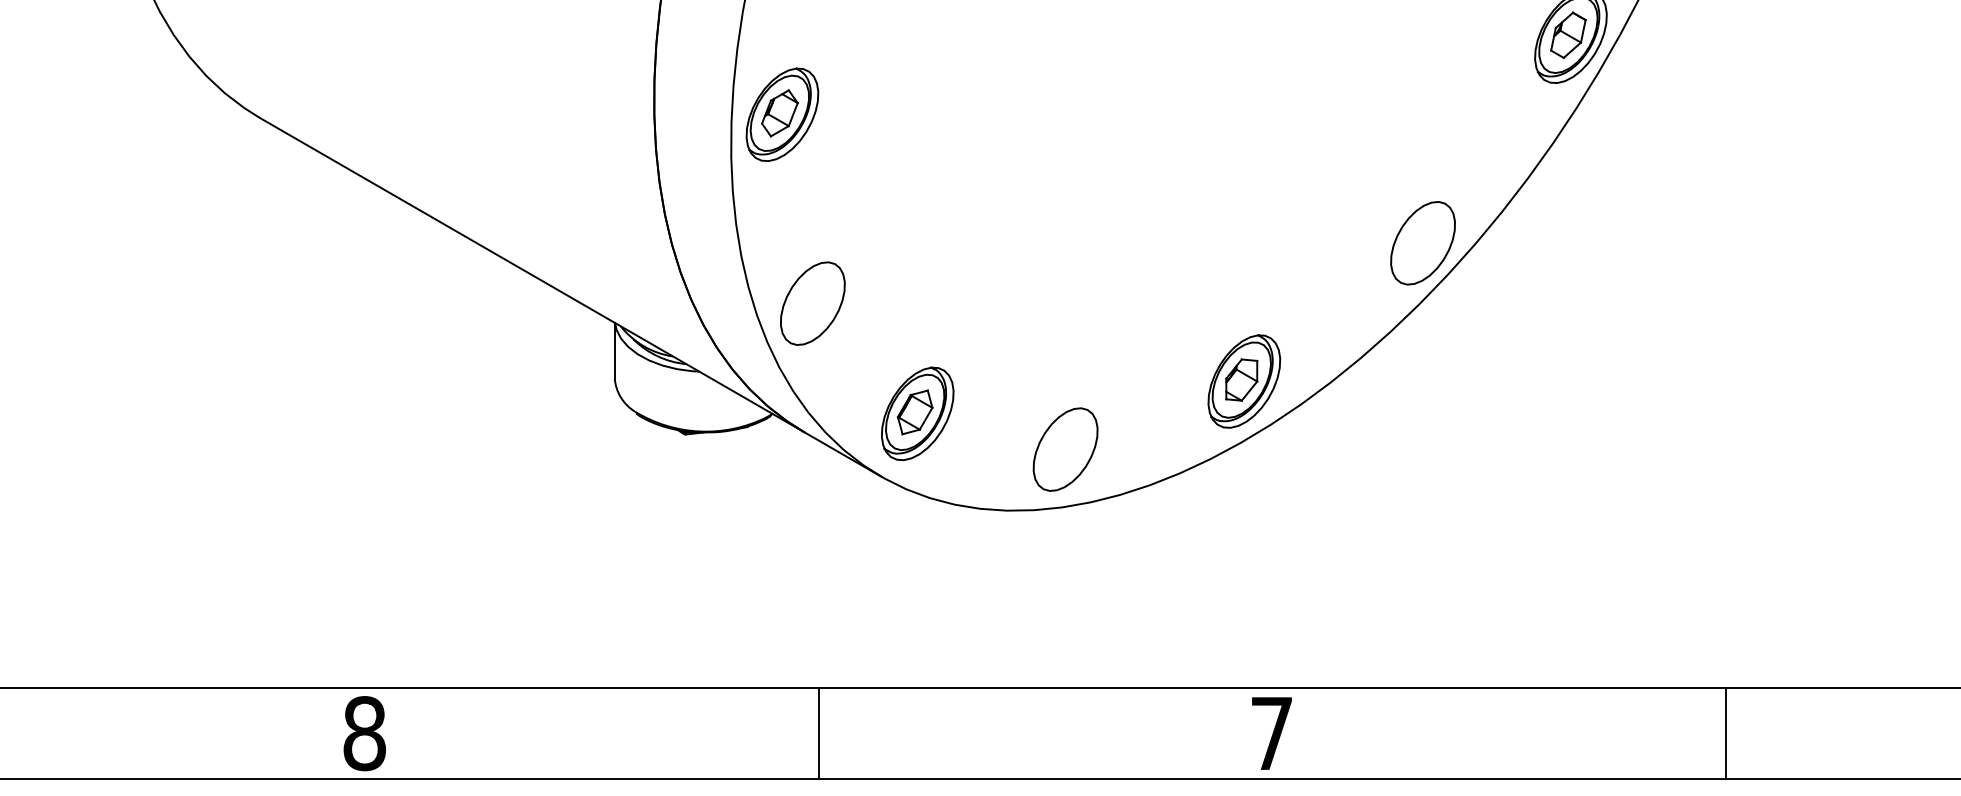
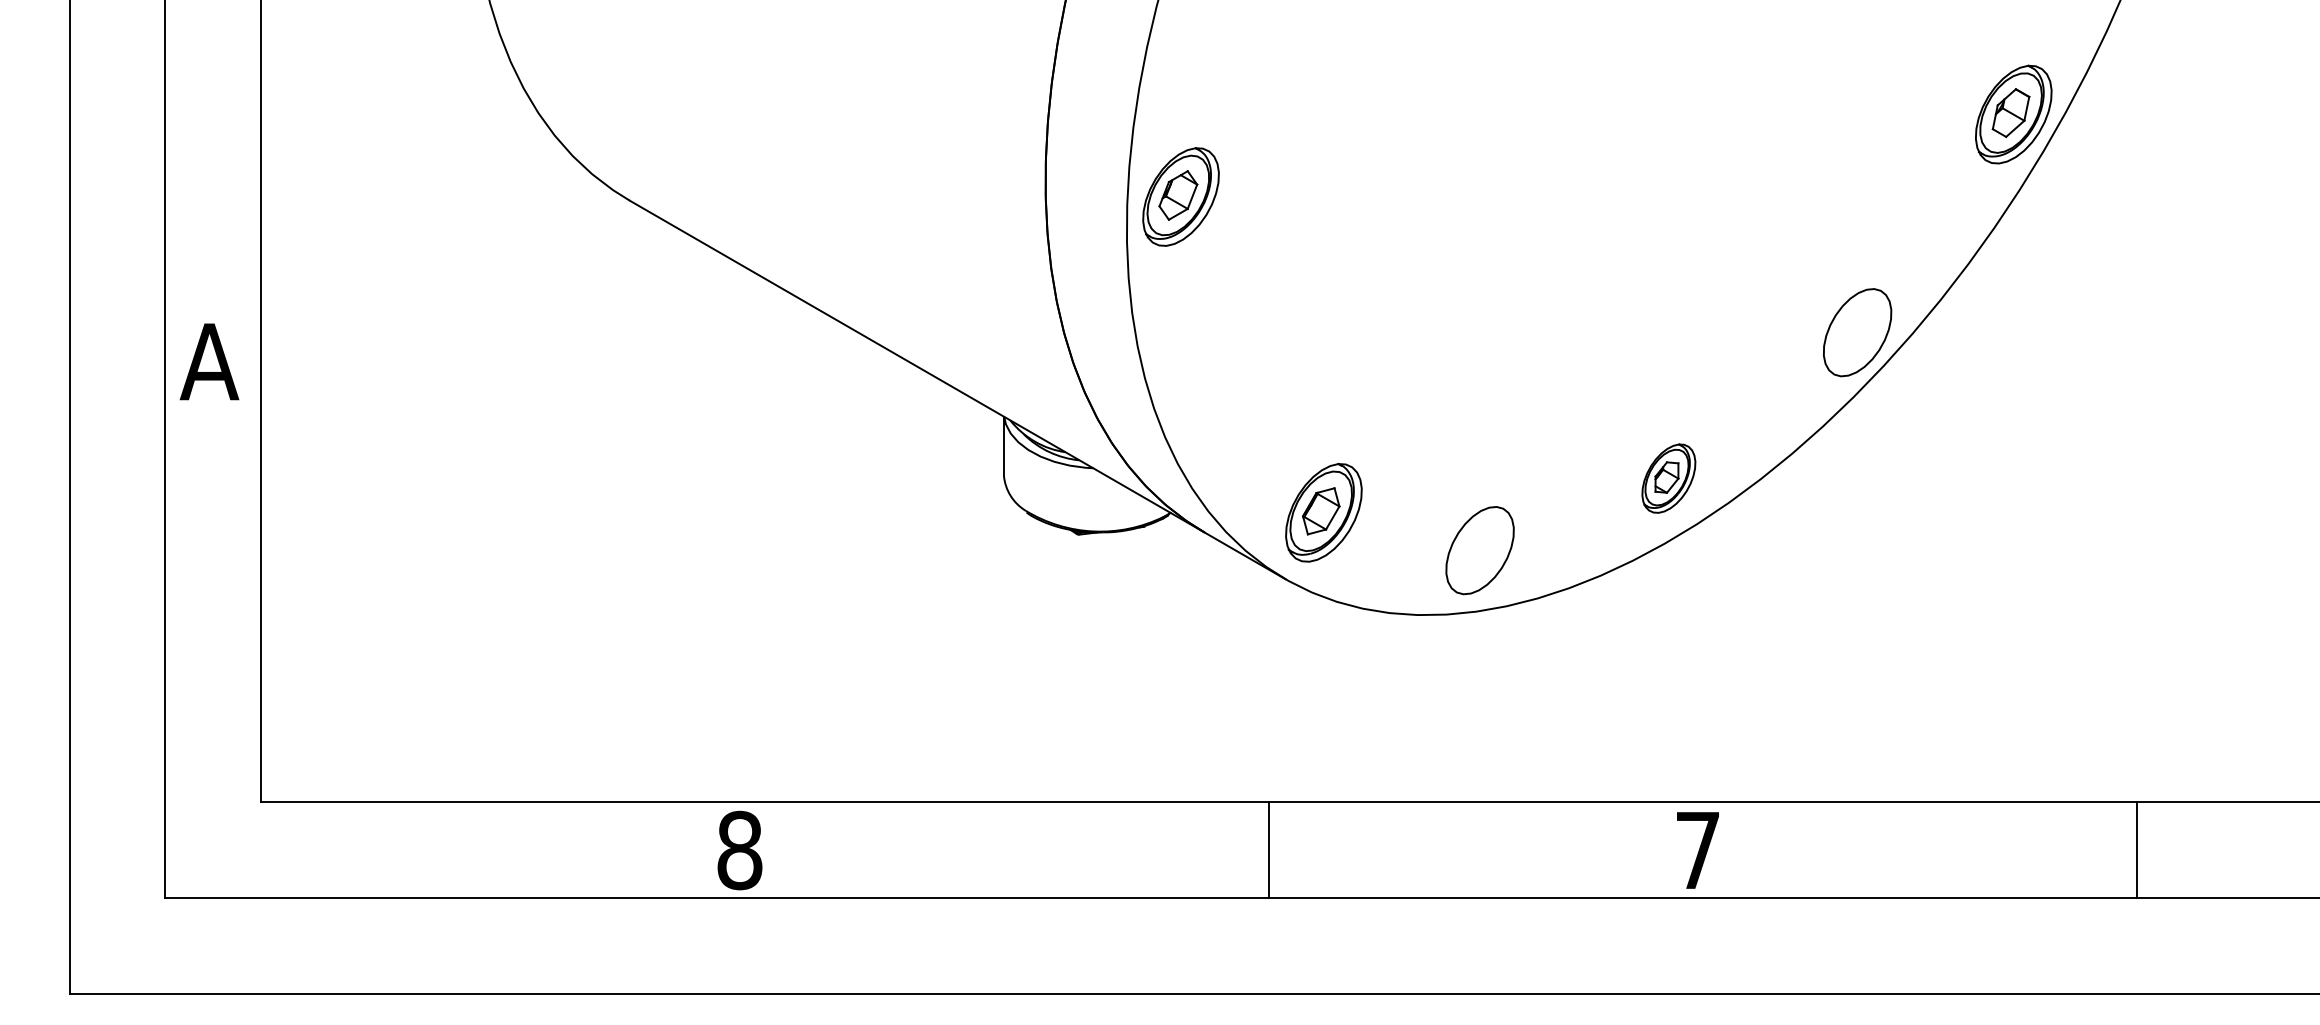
part: (812, 302) -> (1212, 395), removed
part: (1244, 381) -> (1668, 478), size x0.7
line: (818, 733) -> (1269, 850), moved
line: (1725, 733) -> (2137, 850), moved

